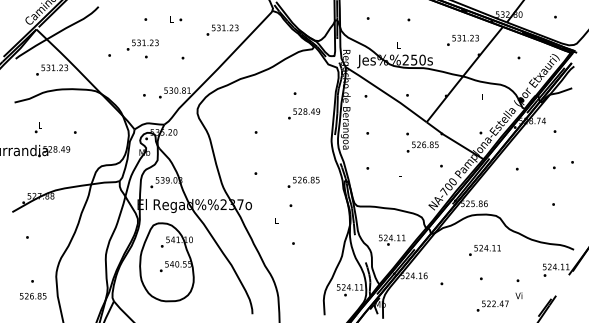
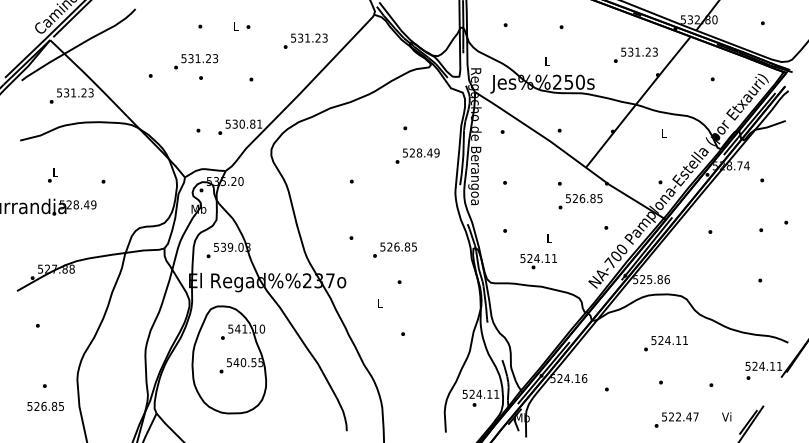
text: (303, 181) -> (394, 249), moved
text: (392, 240) -> (538, 261), moved
text: (518, 295) -> (726, 416), moved

